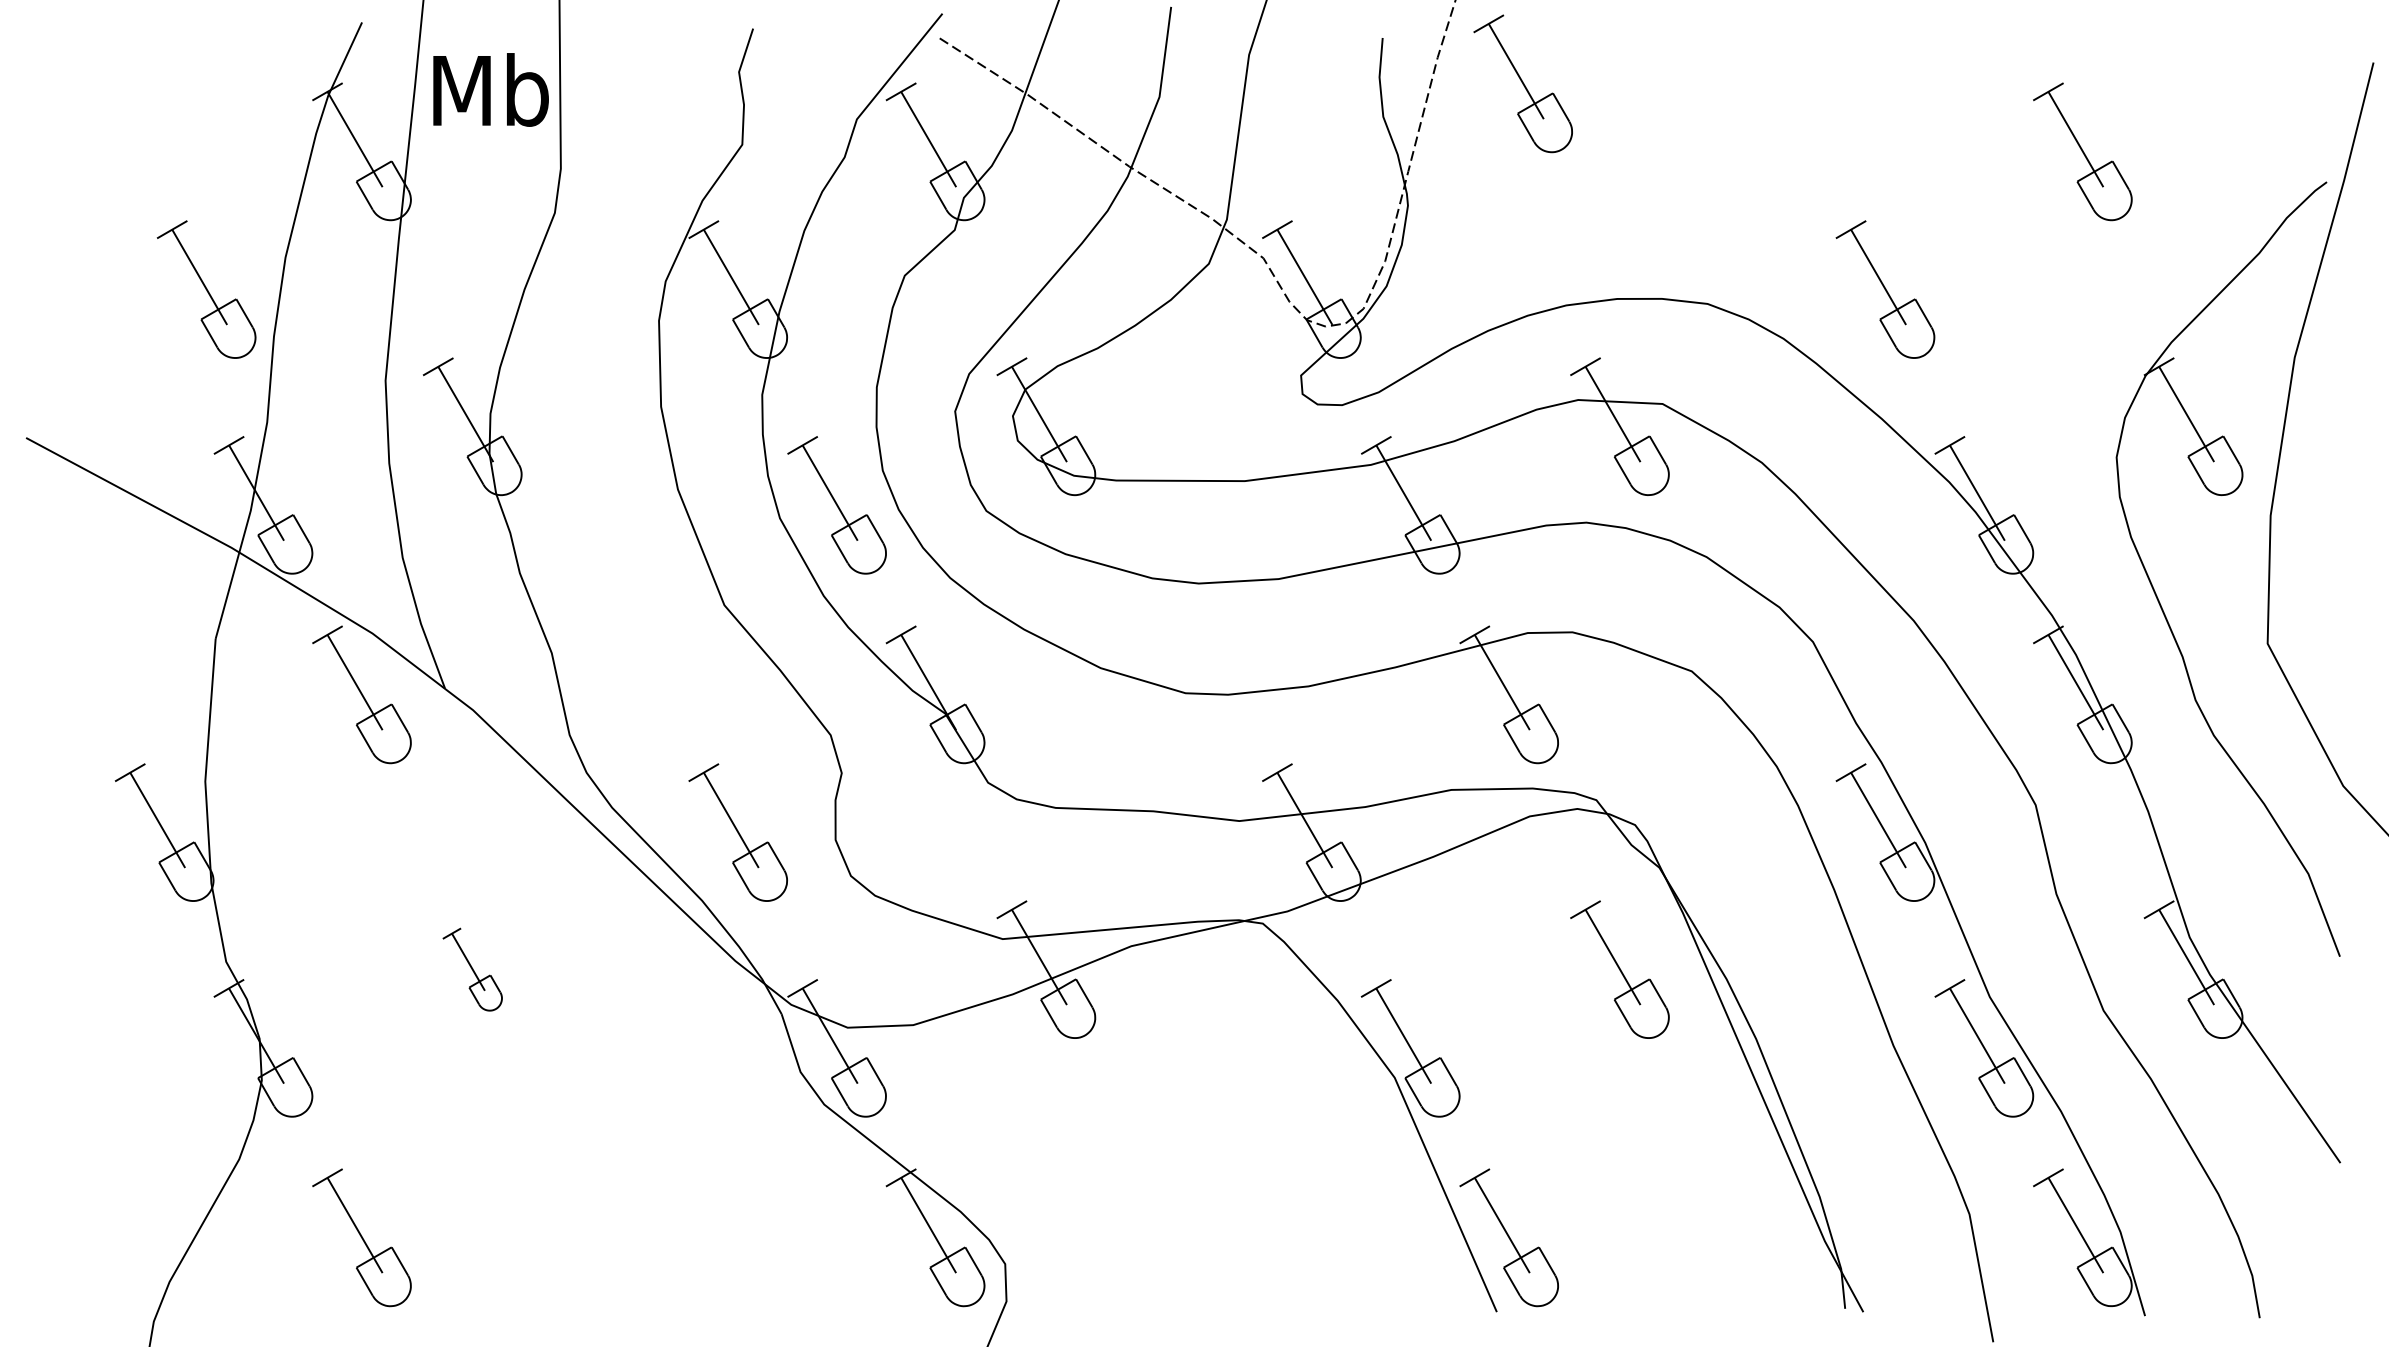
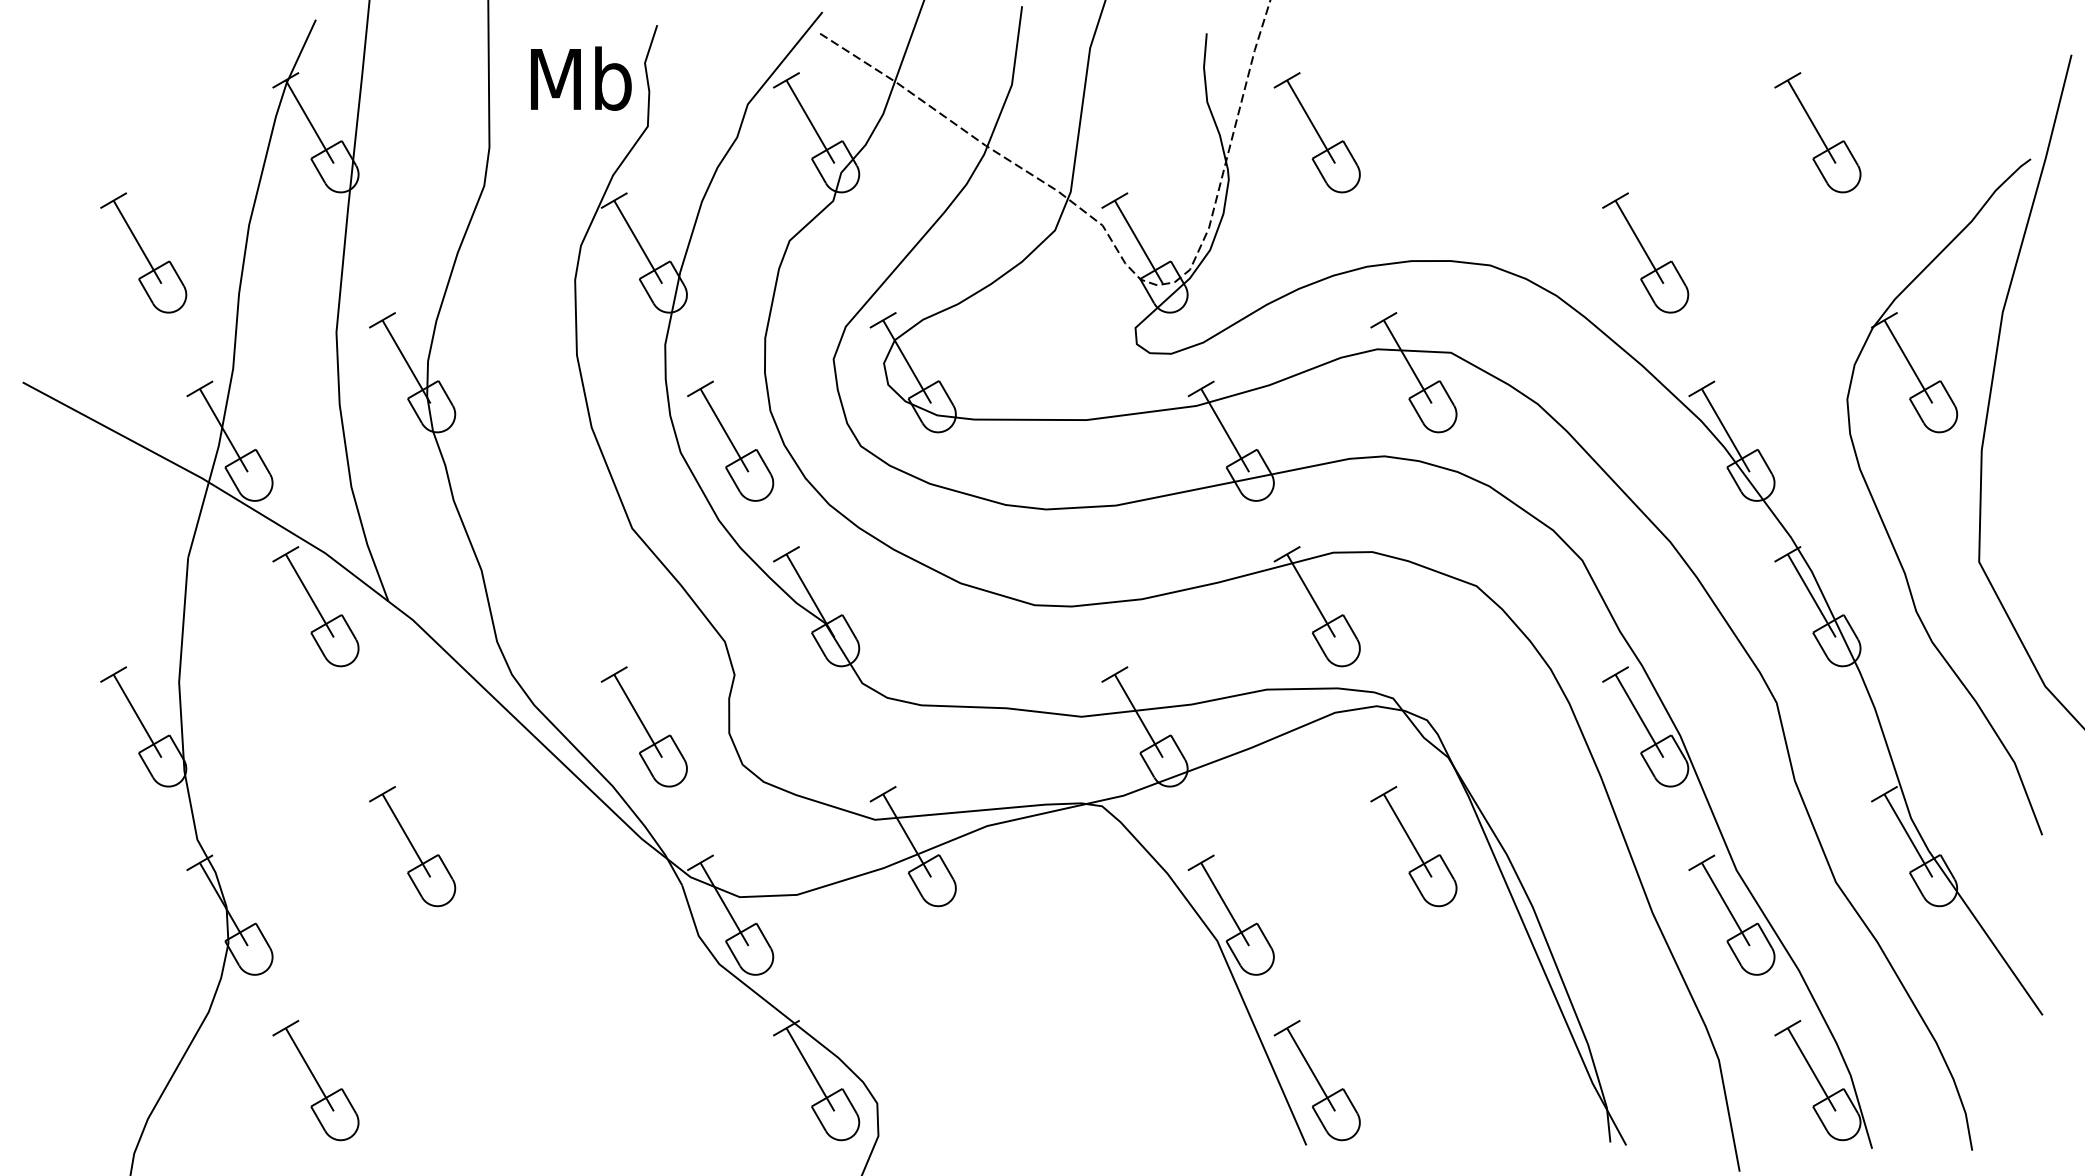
part: (1522, 83) -> (1316, 132), moved
text: (490, 89) -> (580, 78), moved
part: (206, 289) -> (143, 252), moved
part: (472, 969) -> (412, 846), size x1.67

